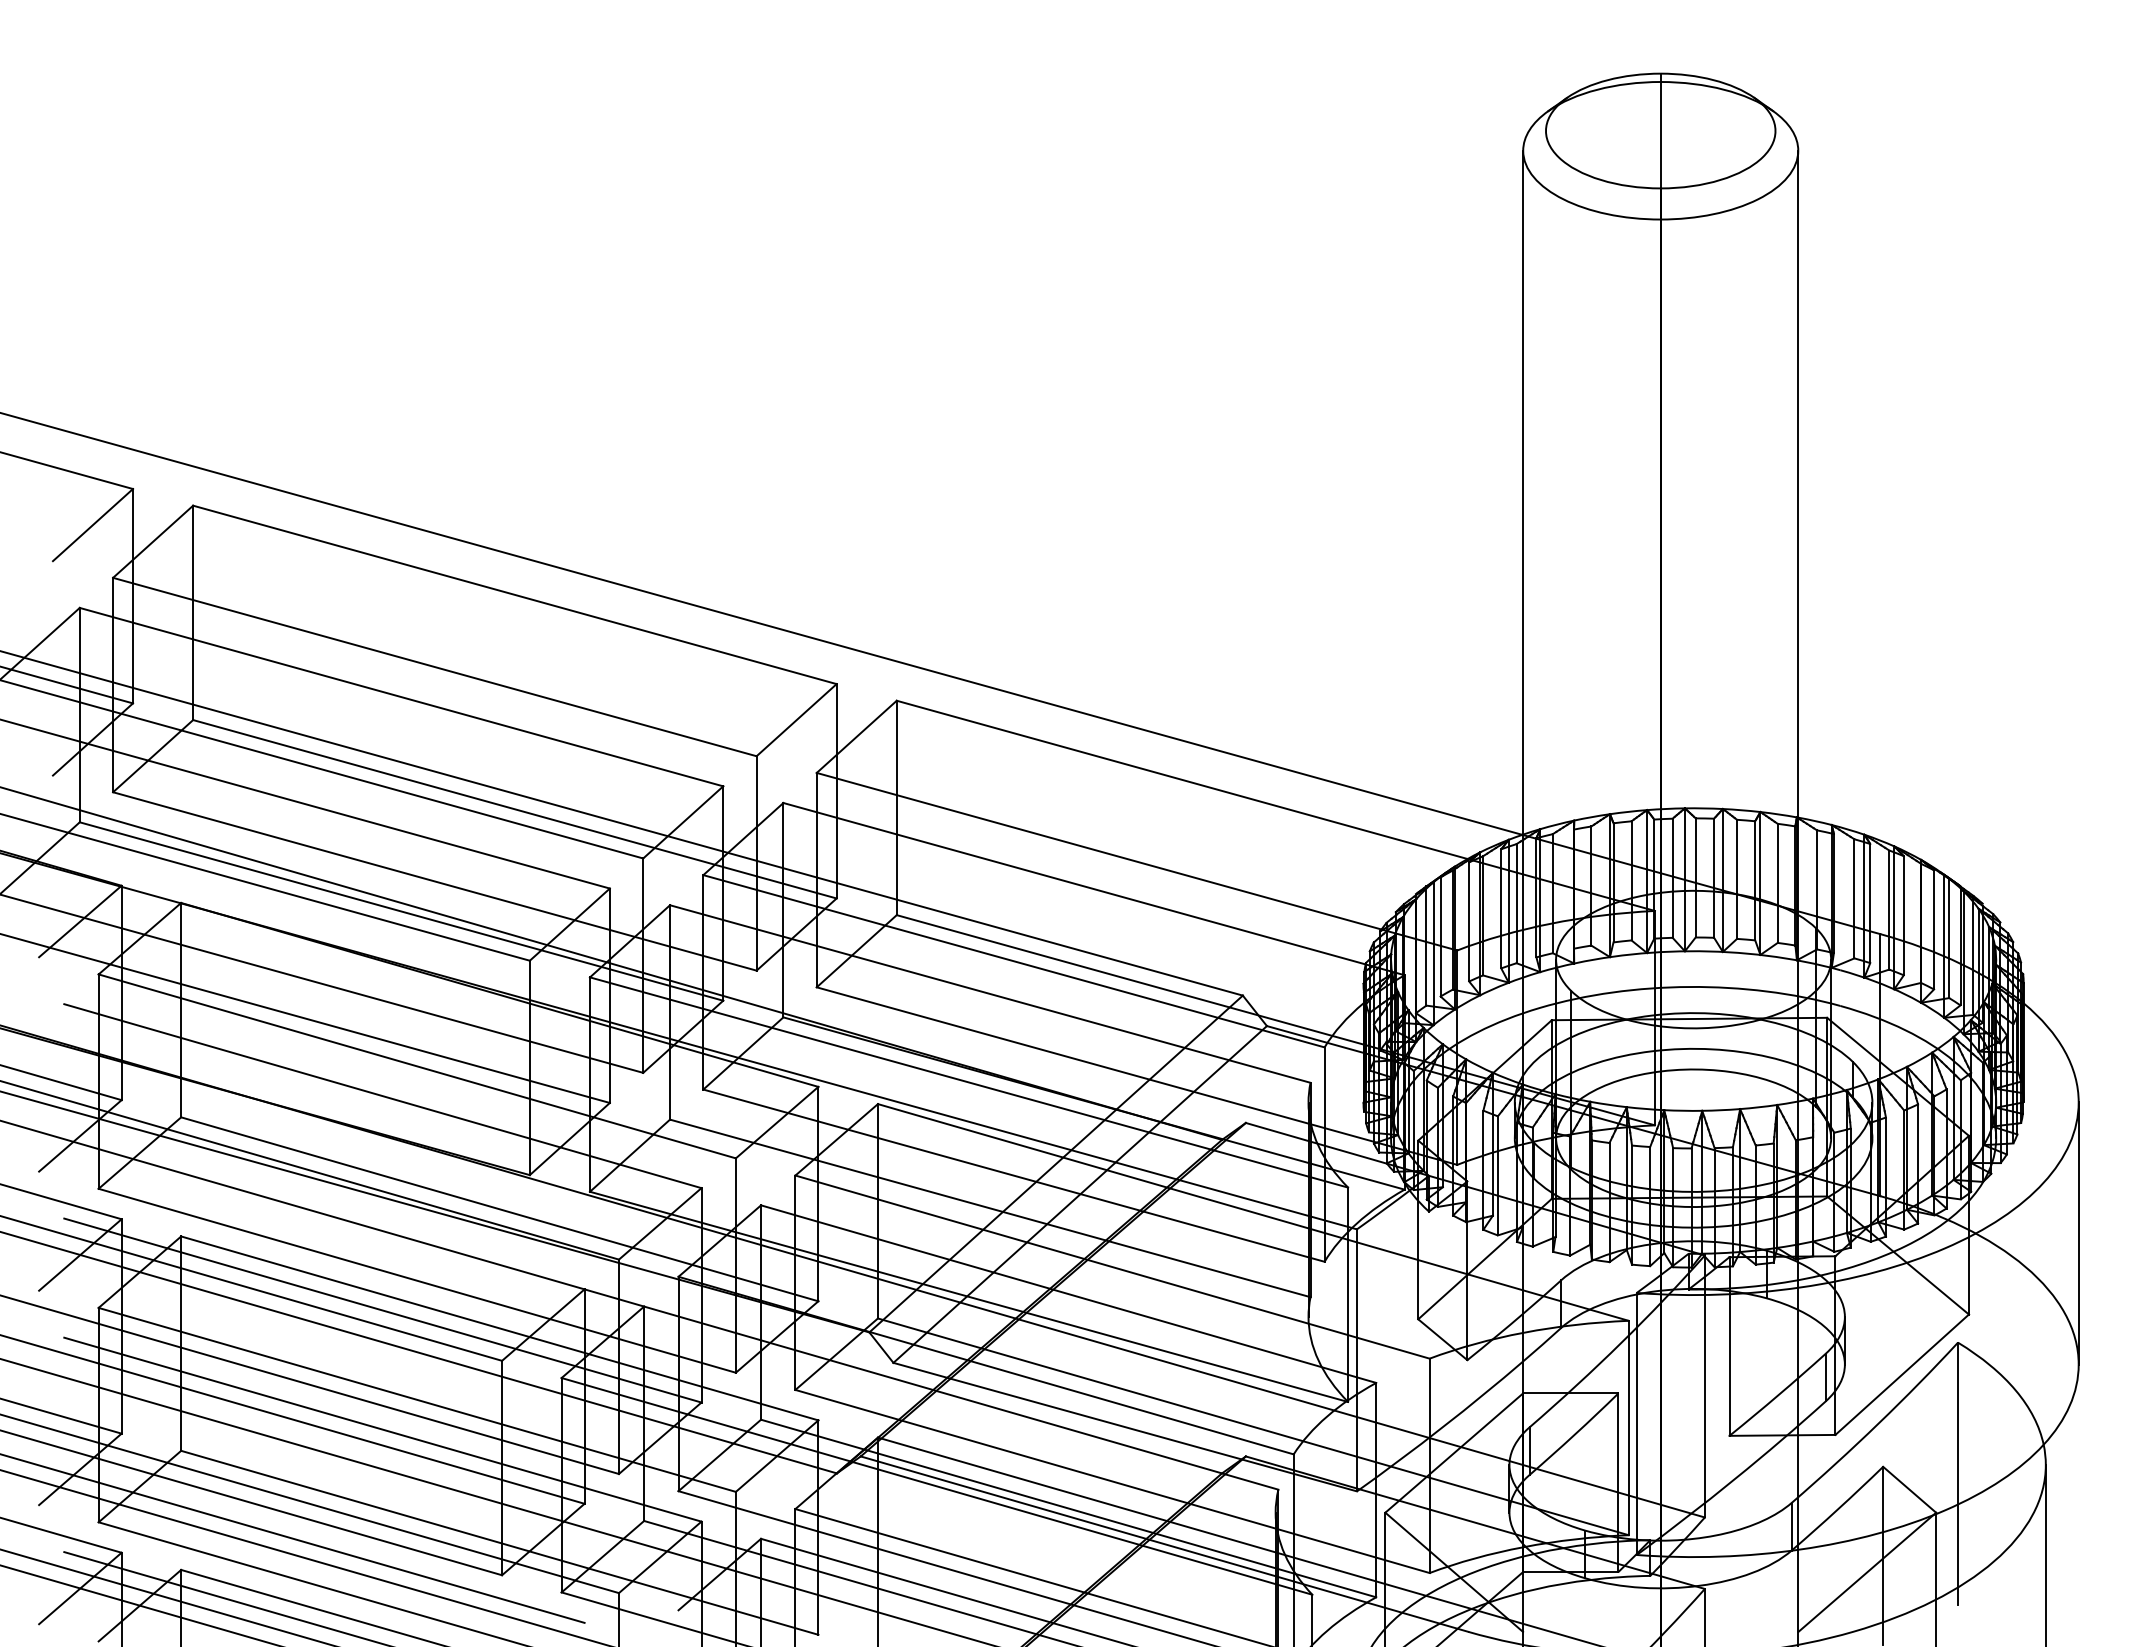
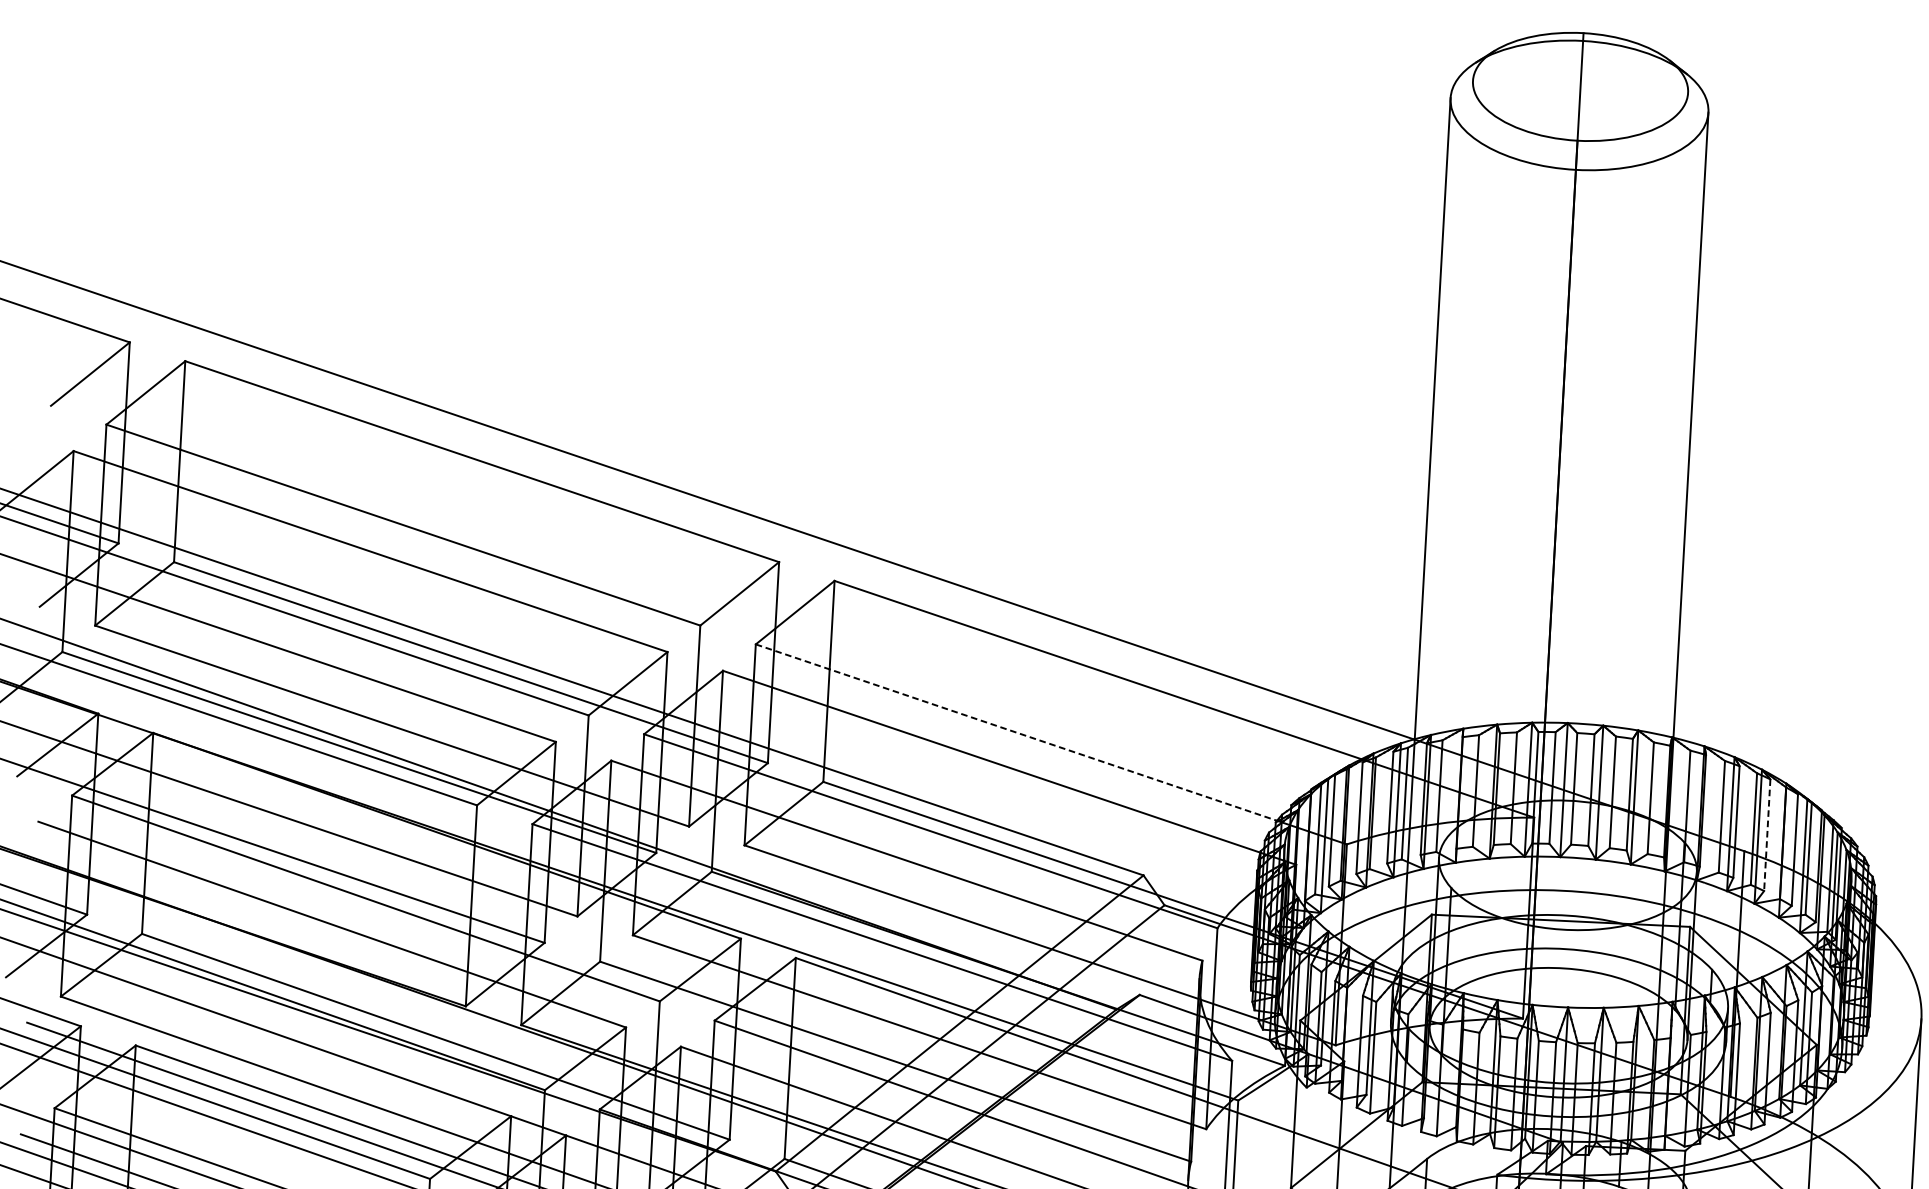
line: (1099, 851) -> (1016, 732), solid -> dashed
line: (1903, 915) -> (1766, 834), solid -> dashed

